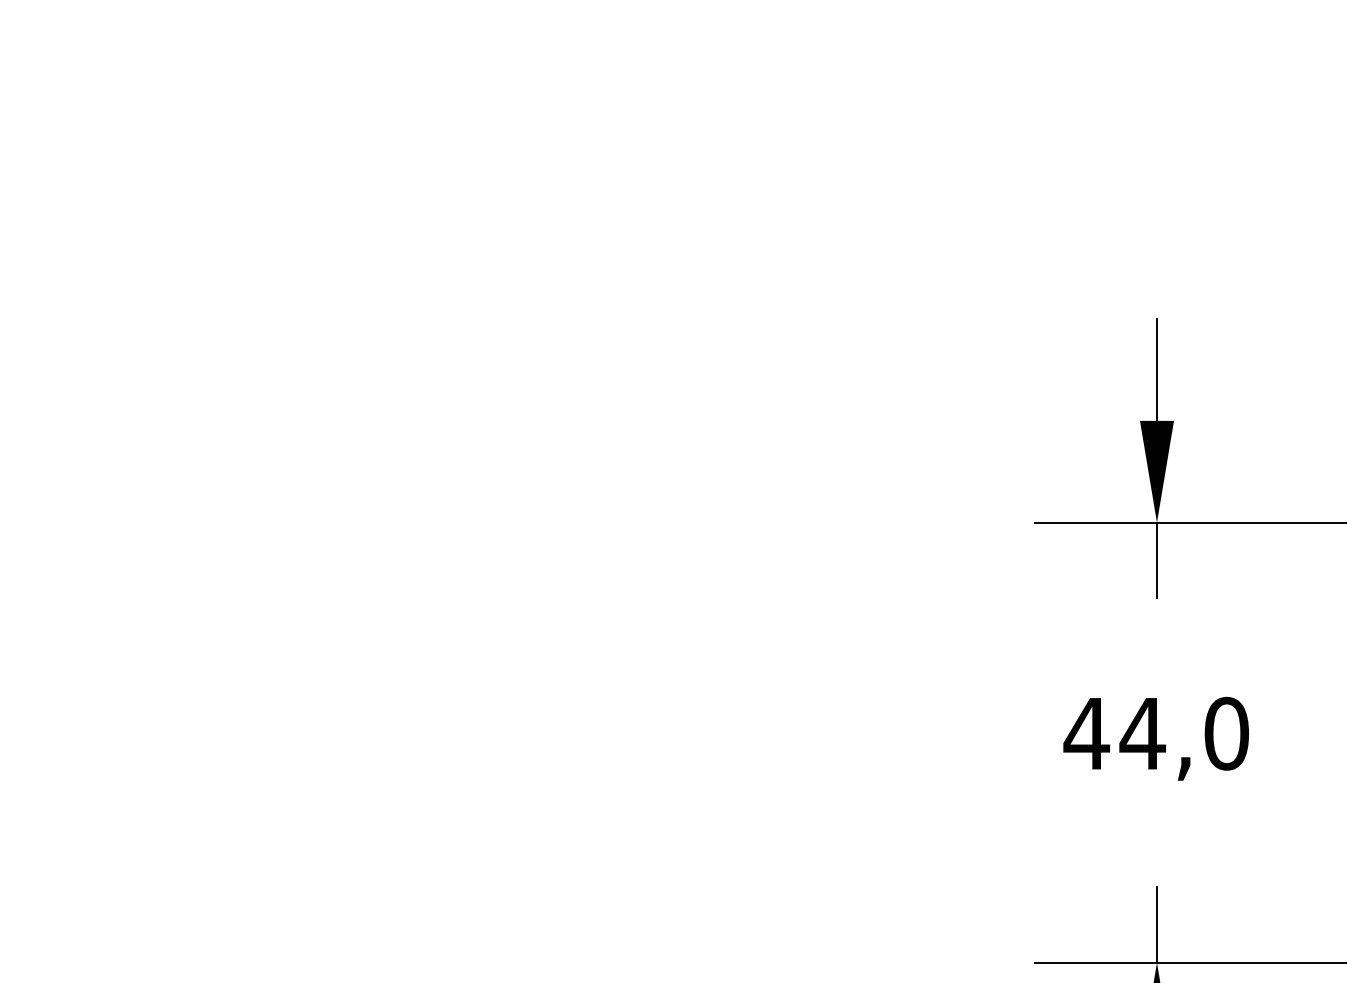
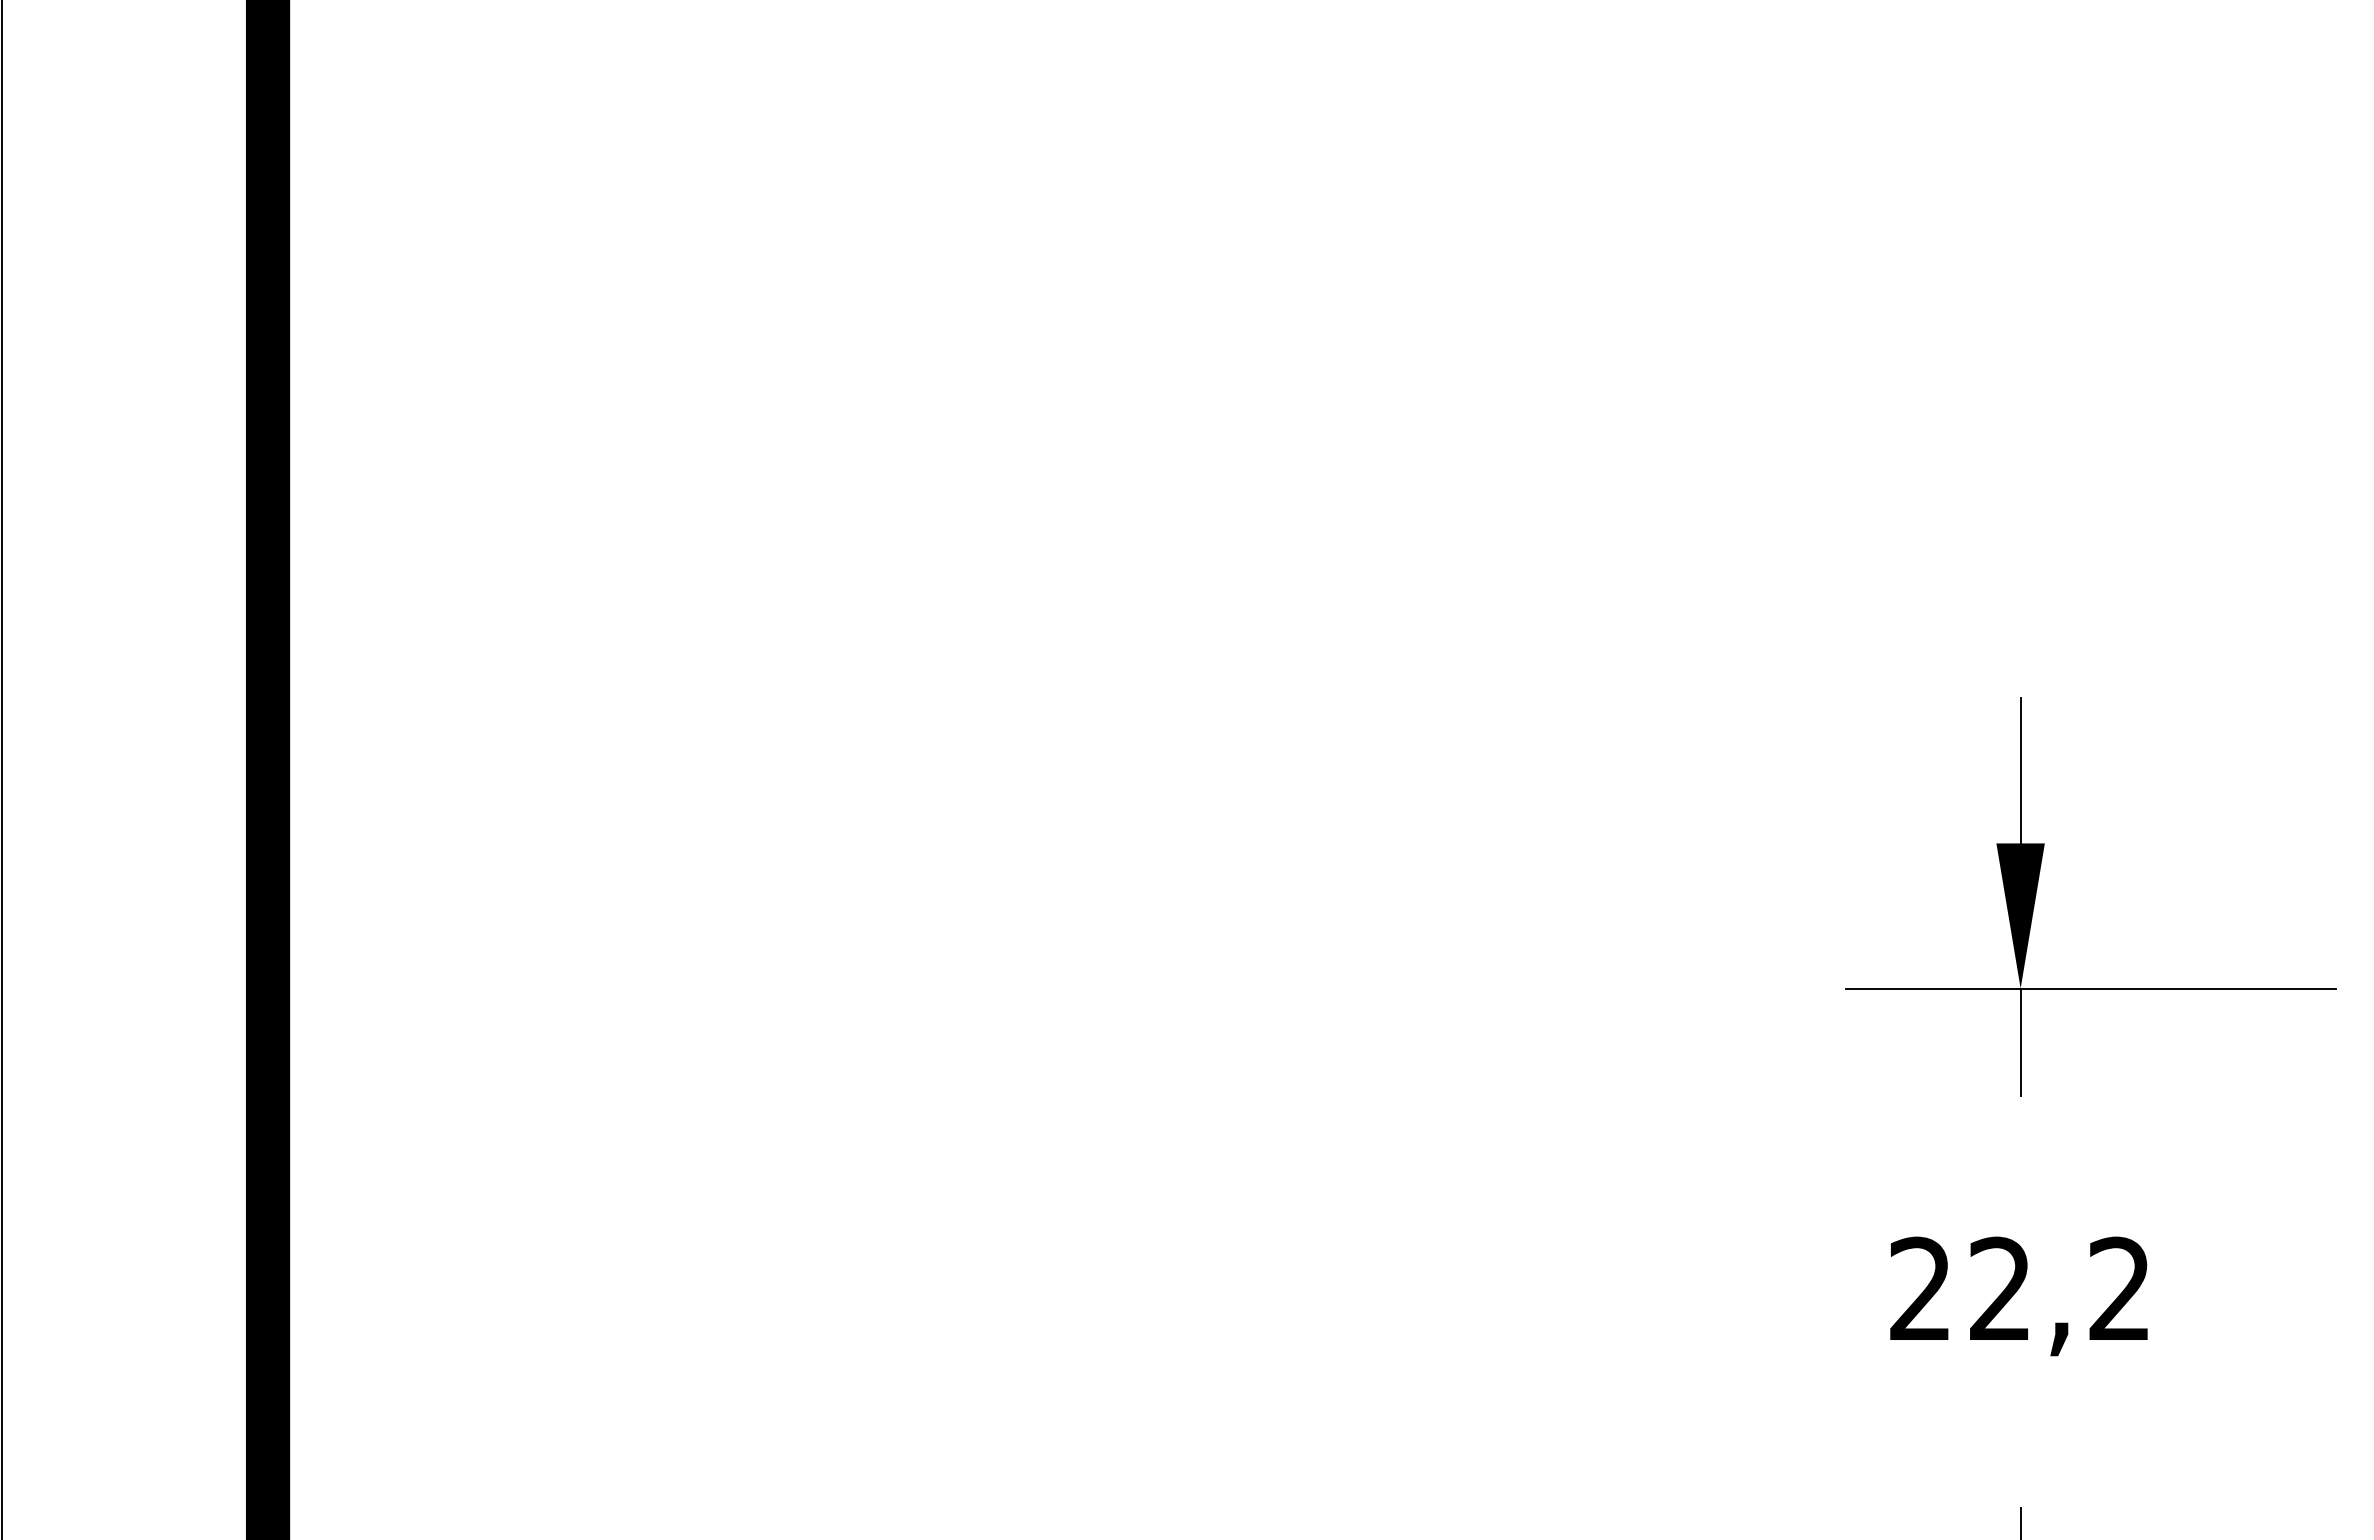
text: (1156, 733) -> (2019, 1288), 44,0 -> 22,2

